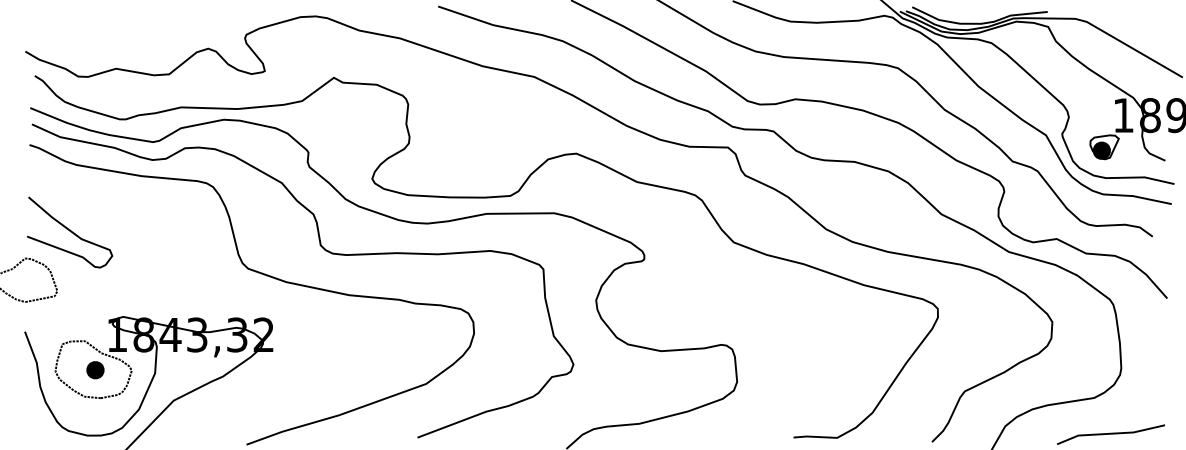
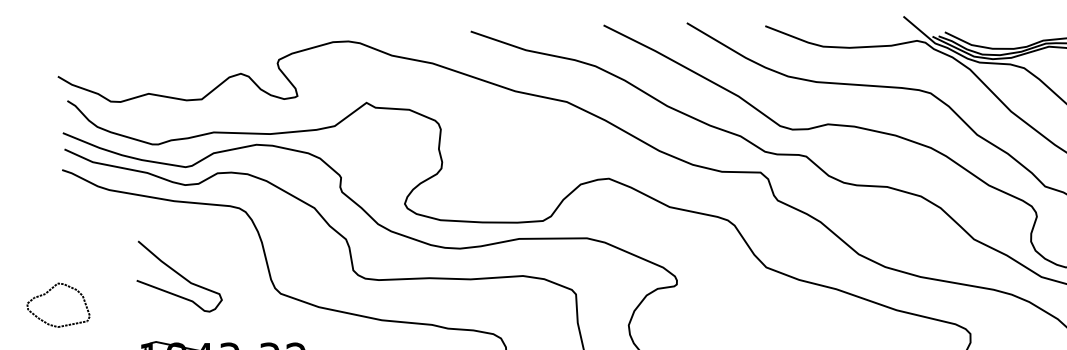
curve: (70, 232) -> (180, 276), moved

